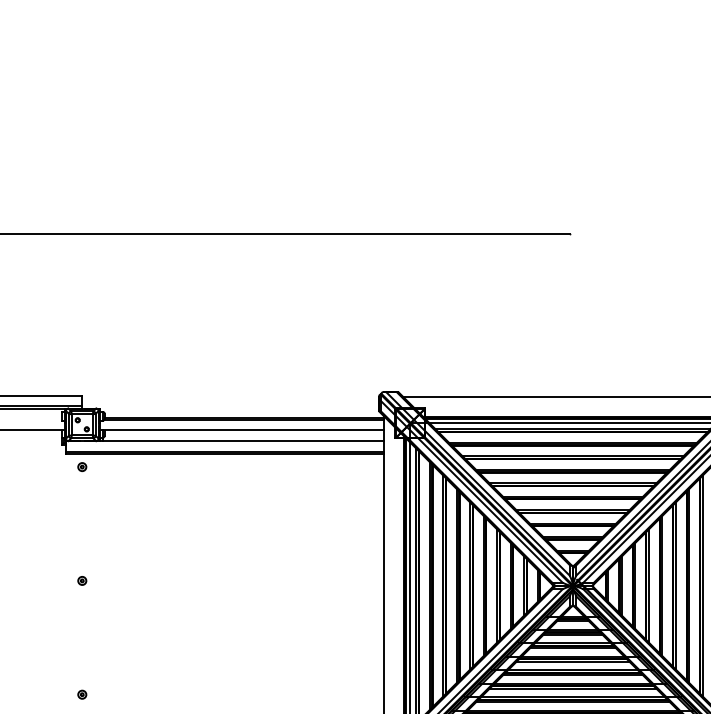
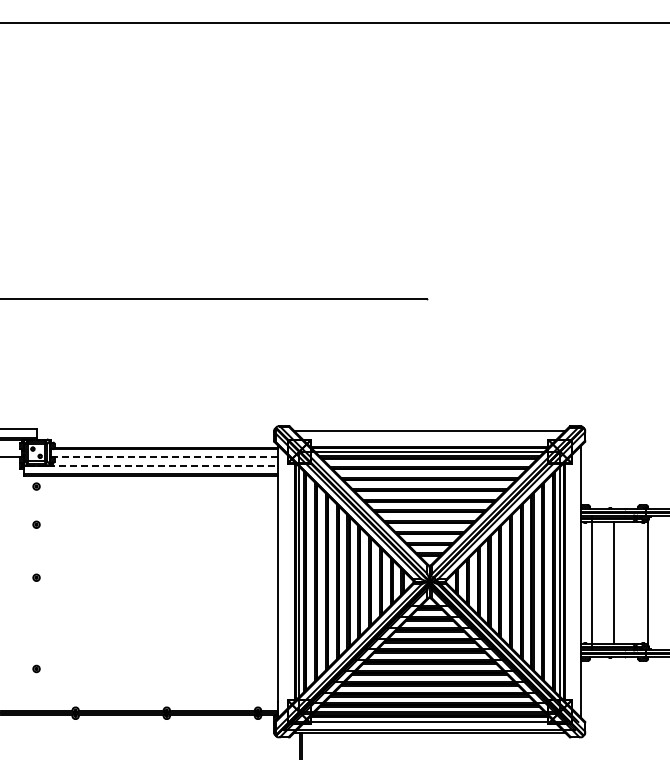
line: (241, 429) -> (164, 456), solid -> dashed
line: (240, 440) -> (163, 465), solid -> dashed
part: (82, 514) -> (36, 524), added

